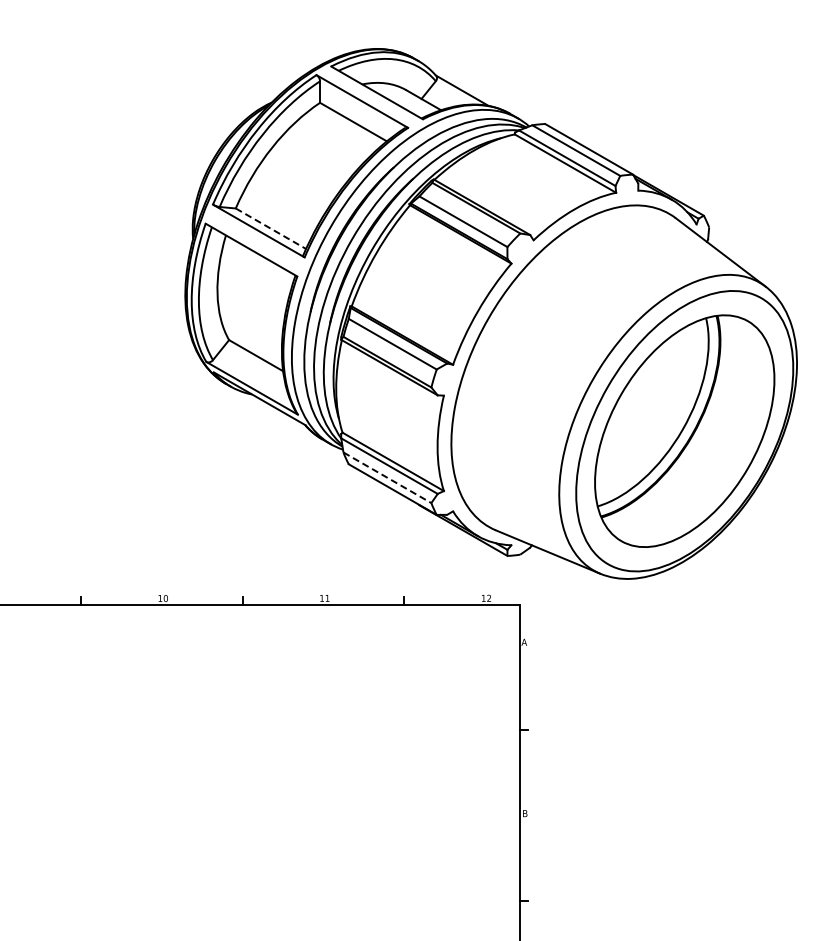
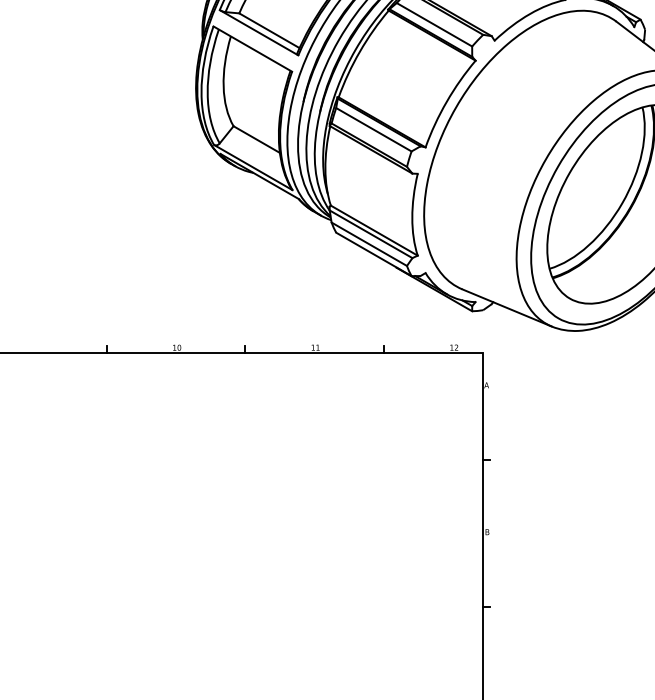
line: (270, 228) -> (269, 30), dashed -> solid
line: (387, 477) -> (369, 244), dashed -> solid

